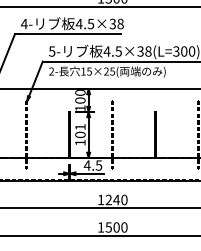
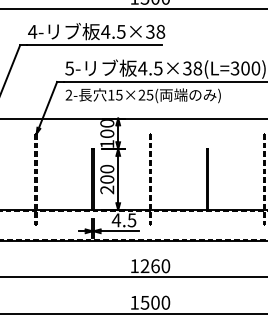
text: (80, 134) -> (107, 179), 101 -> 200
text: (116, 200) -> (155, 266), 1240 -> 1260

